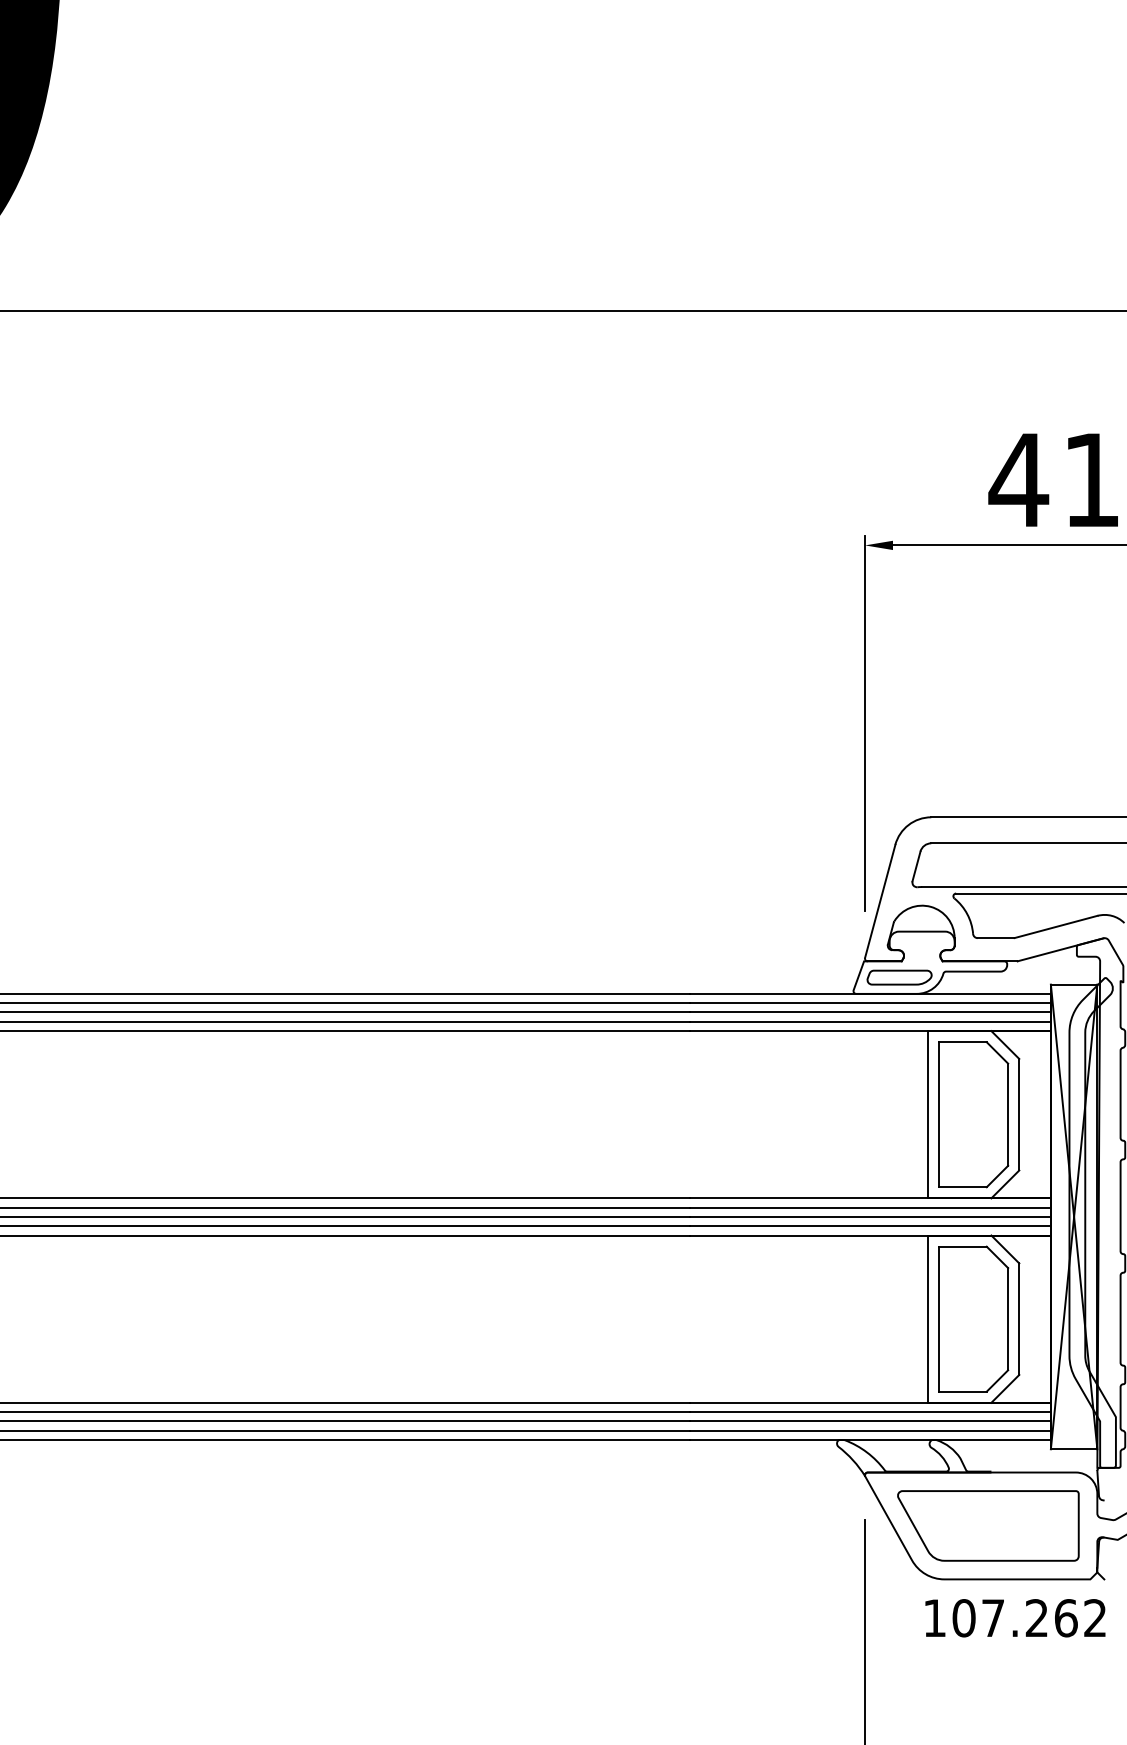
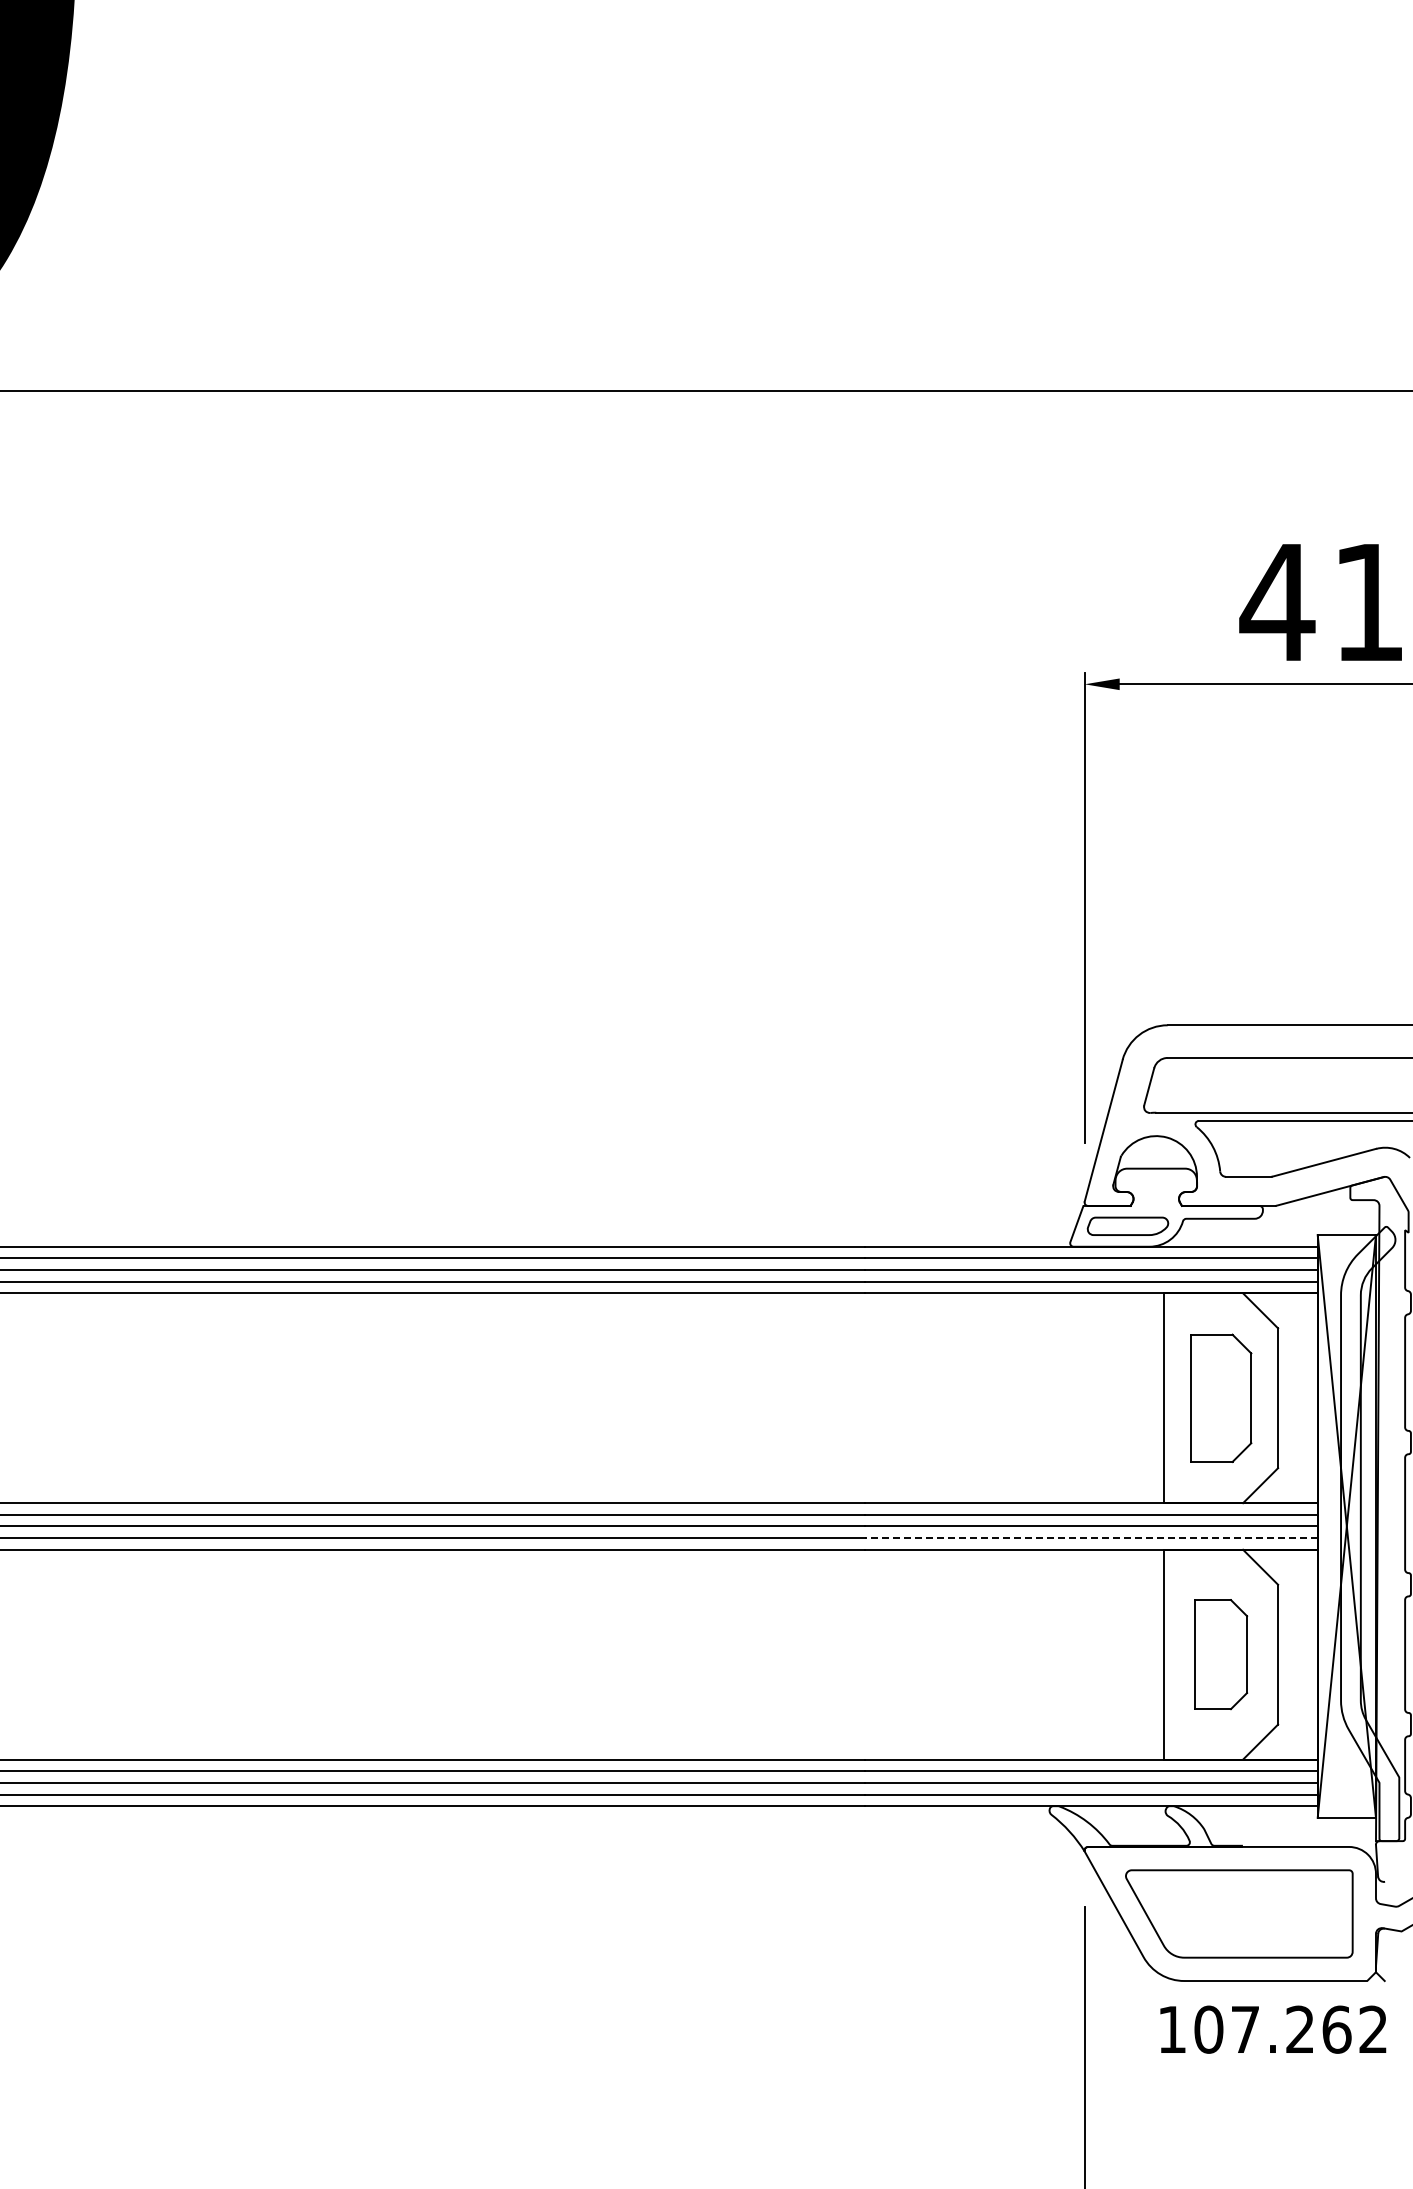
part: (974, 1114) -> (1221, 1398), size x0.7
line: (869, 1226) -> (1090, 1538), solid -> dashed
part: (974, 1319) -> (1221, 1654), size x0.6

